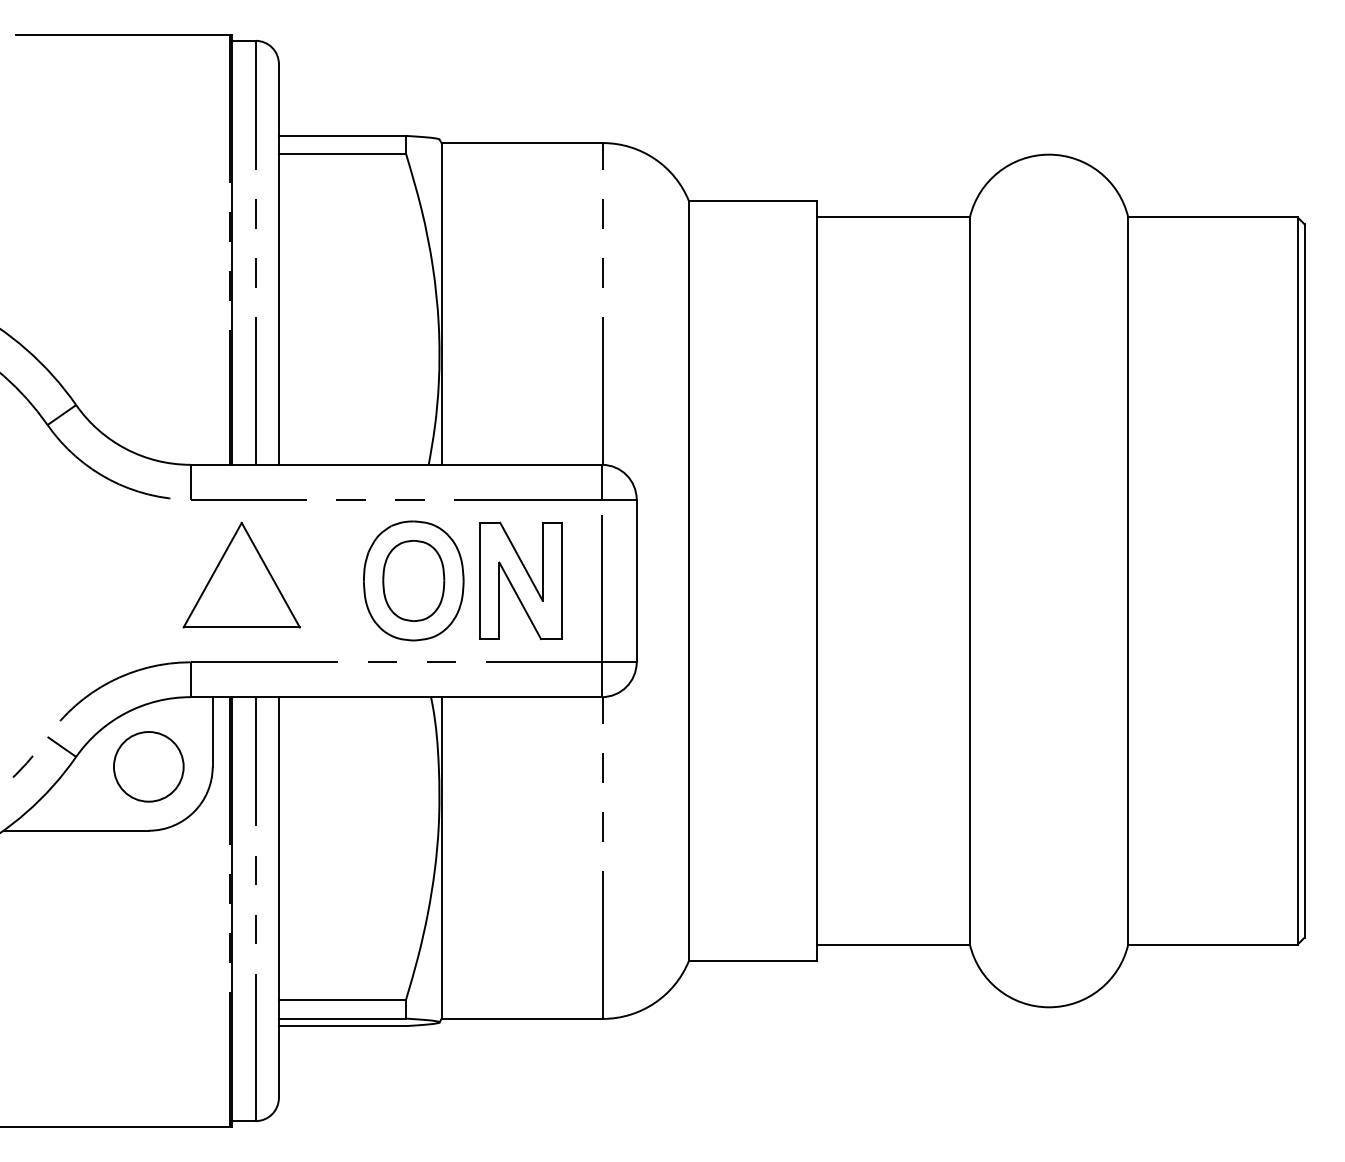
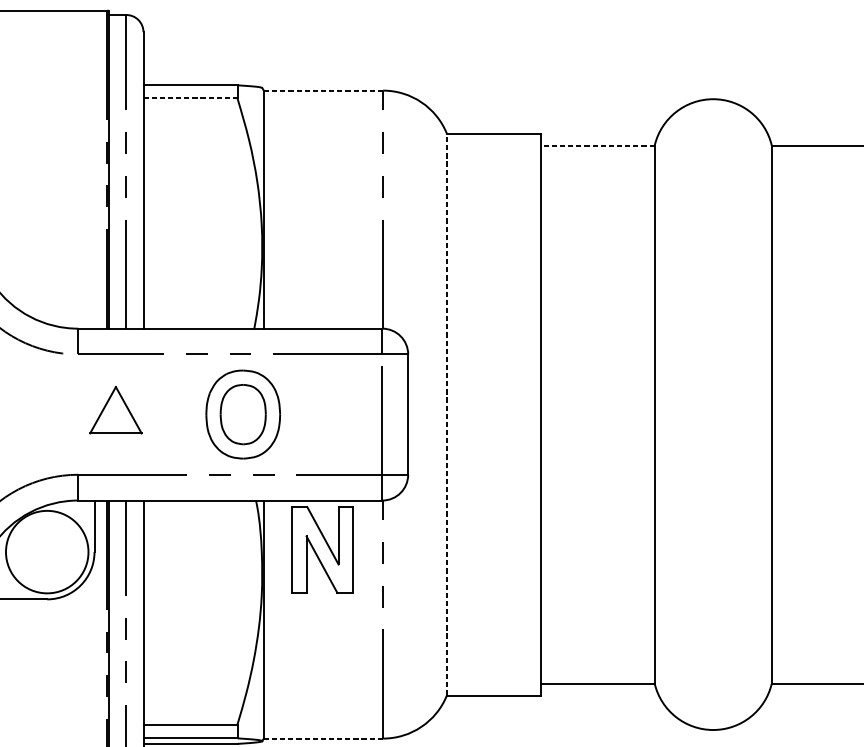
line: (522, 143) -> (323, 90), solid -> dashed
line: (342, 153) -> (190, 98), solid -> dashed
line: (893, 217) -> (598, 145), solid -> dashed
part: (241, 574) -> (115, 409), size x0.6
part: (520, 580) -> (322, 549), moved
line: (688, 581) -> (446, 414), solid -> dashed
circle: (148, 766) -> (47, 551), size x1.6
line: (522, 1018) -> (323, 738), solid -> dashed

